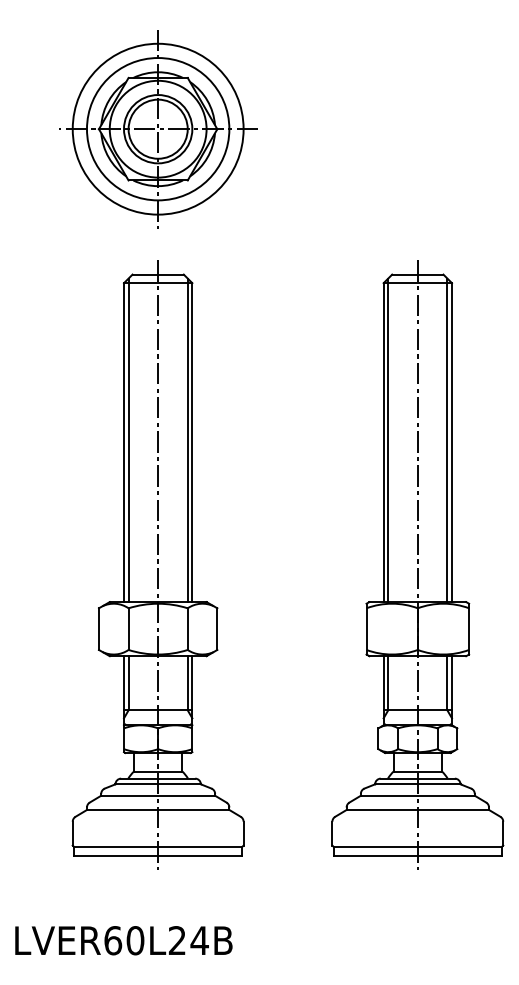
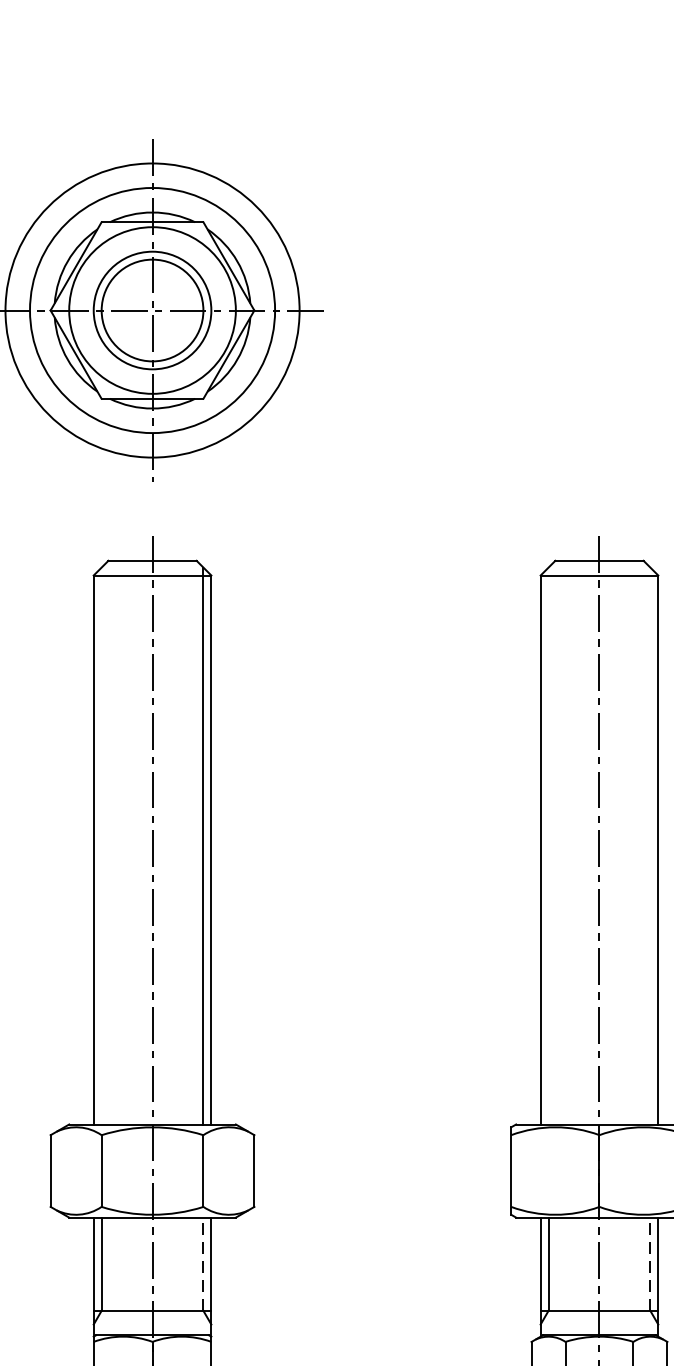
line: (128, 440) -> (101, 846), removed
line: (388, 440) -> (548, 846), removed
line: (447, 440) -> (650, 846), removed
line: (187, 682) -> (203, 1262), solid -> dashed
line: (447, 682) -> (650, 1262), solid -> dashed

